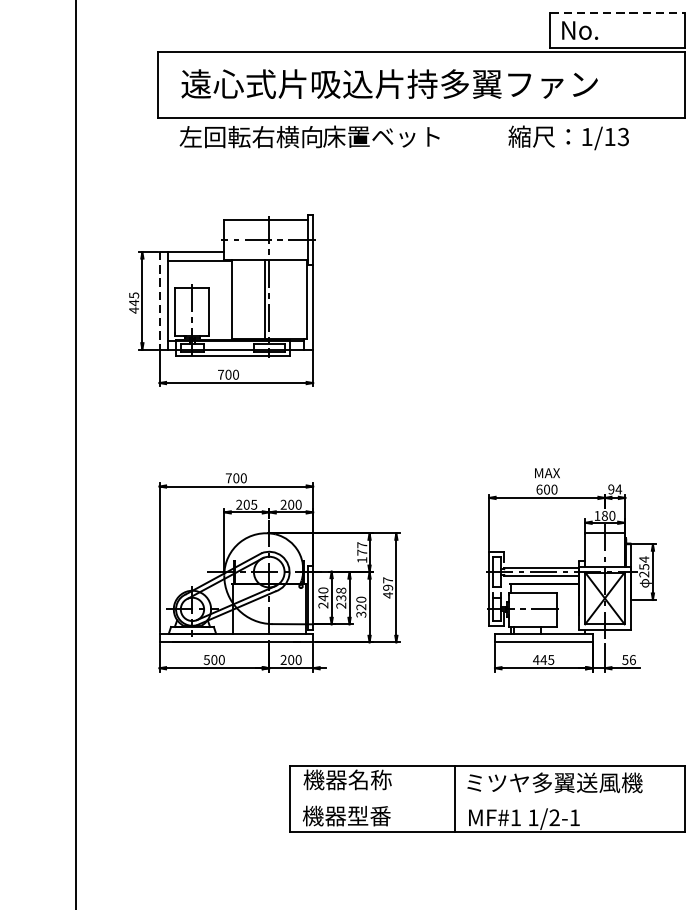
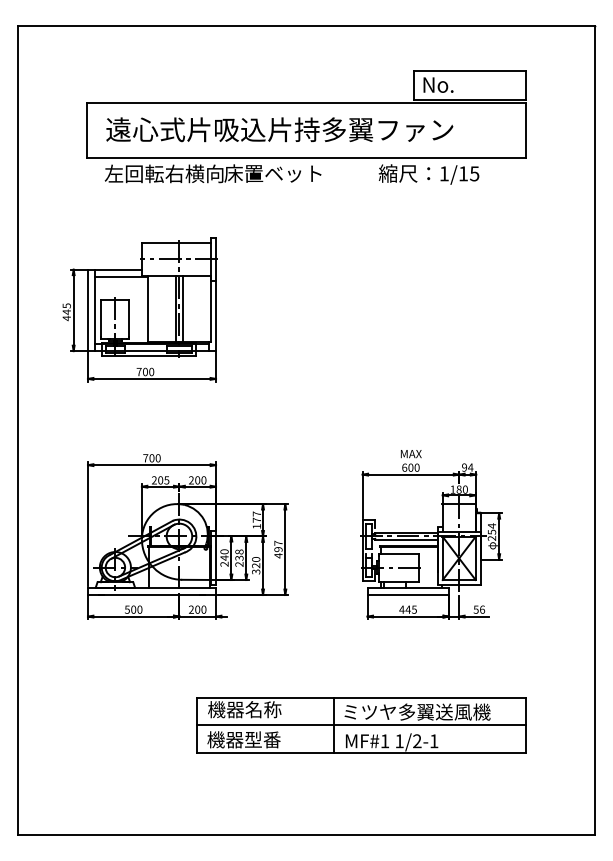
line: (618, 13) -> (470, 70), dashed -> solid
text: (623, 136) -> (474, 173), 1/13 -> 1/15
line: (272, 298) -> (182, 308), added
line: (158, 300) -> (87, 310), dashed -> solid
line: (486, 798) -> (360, 725), added

